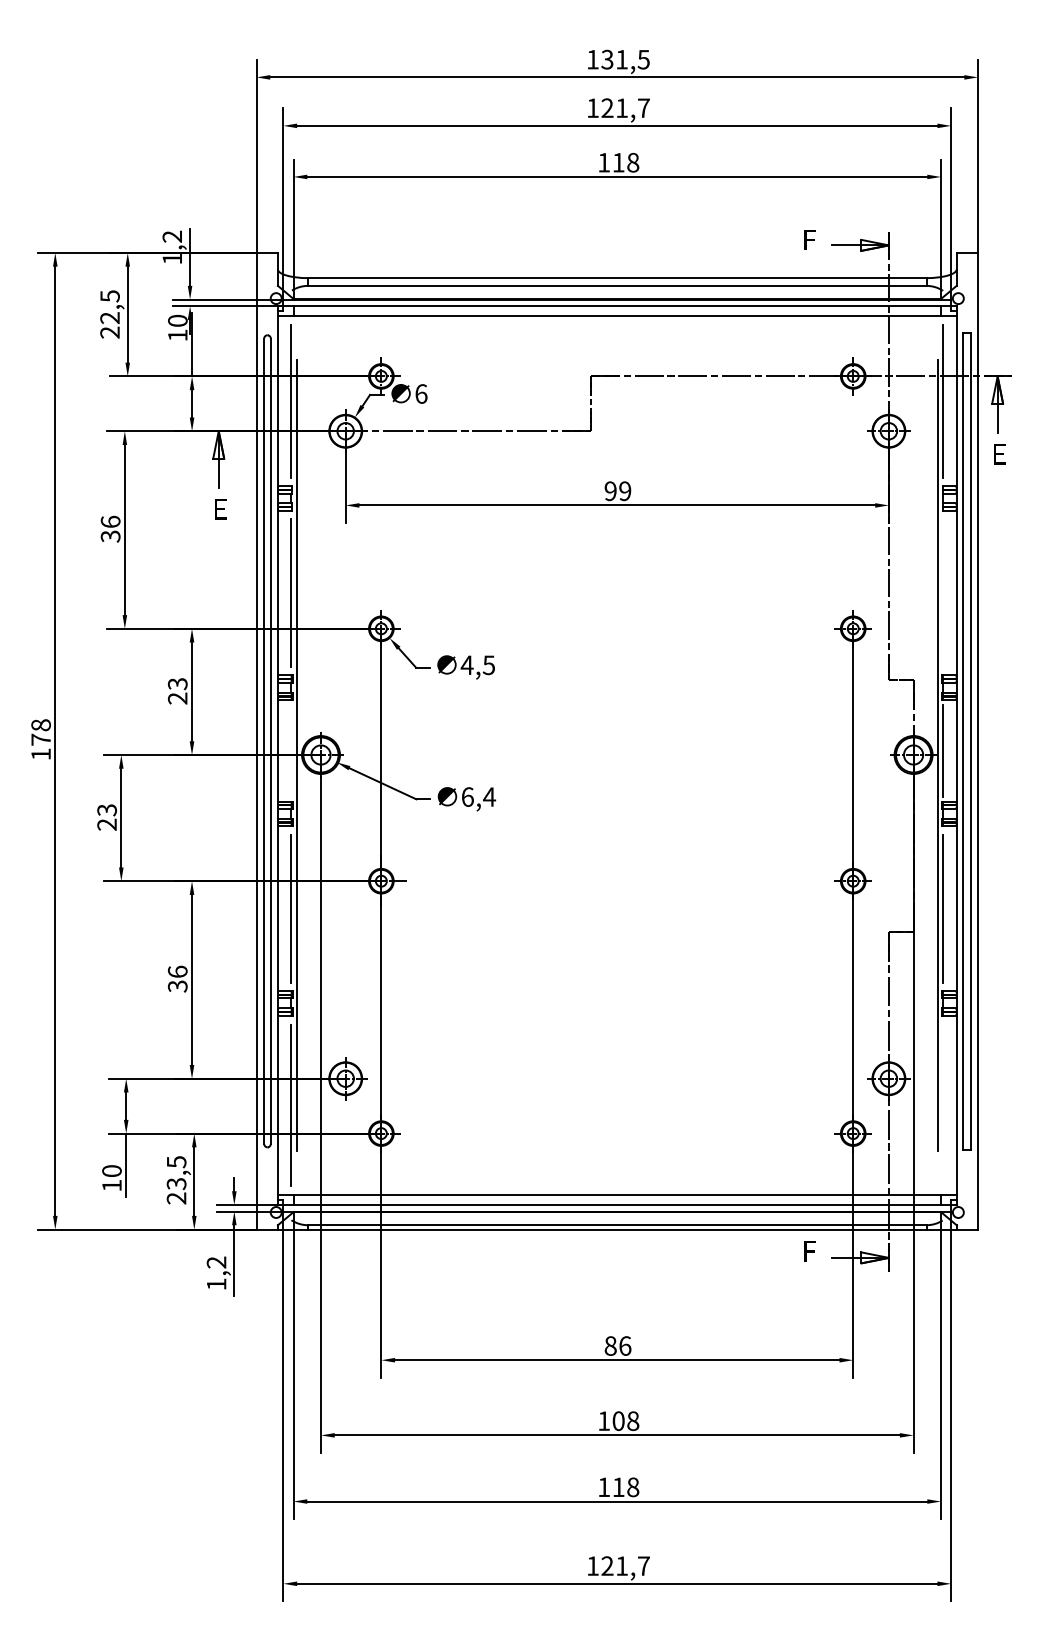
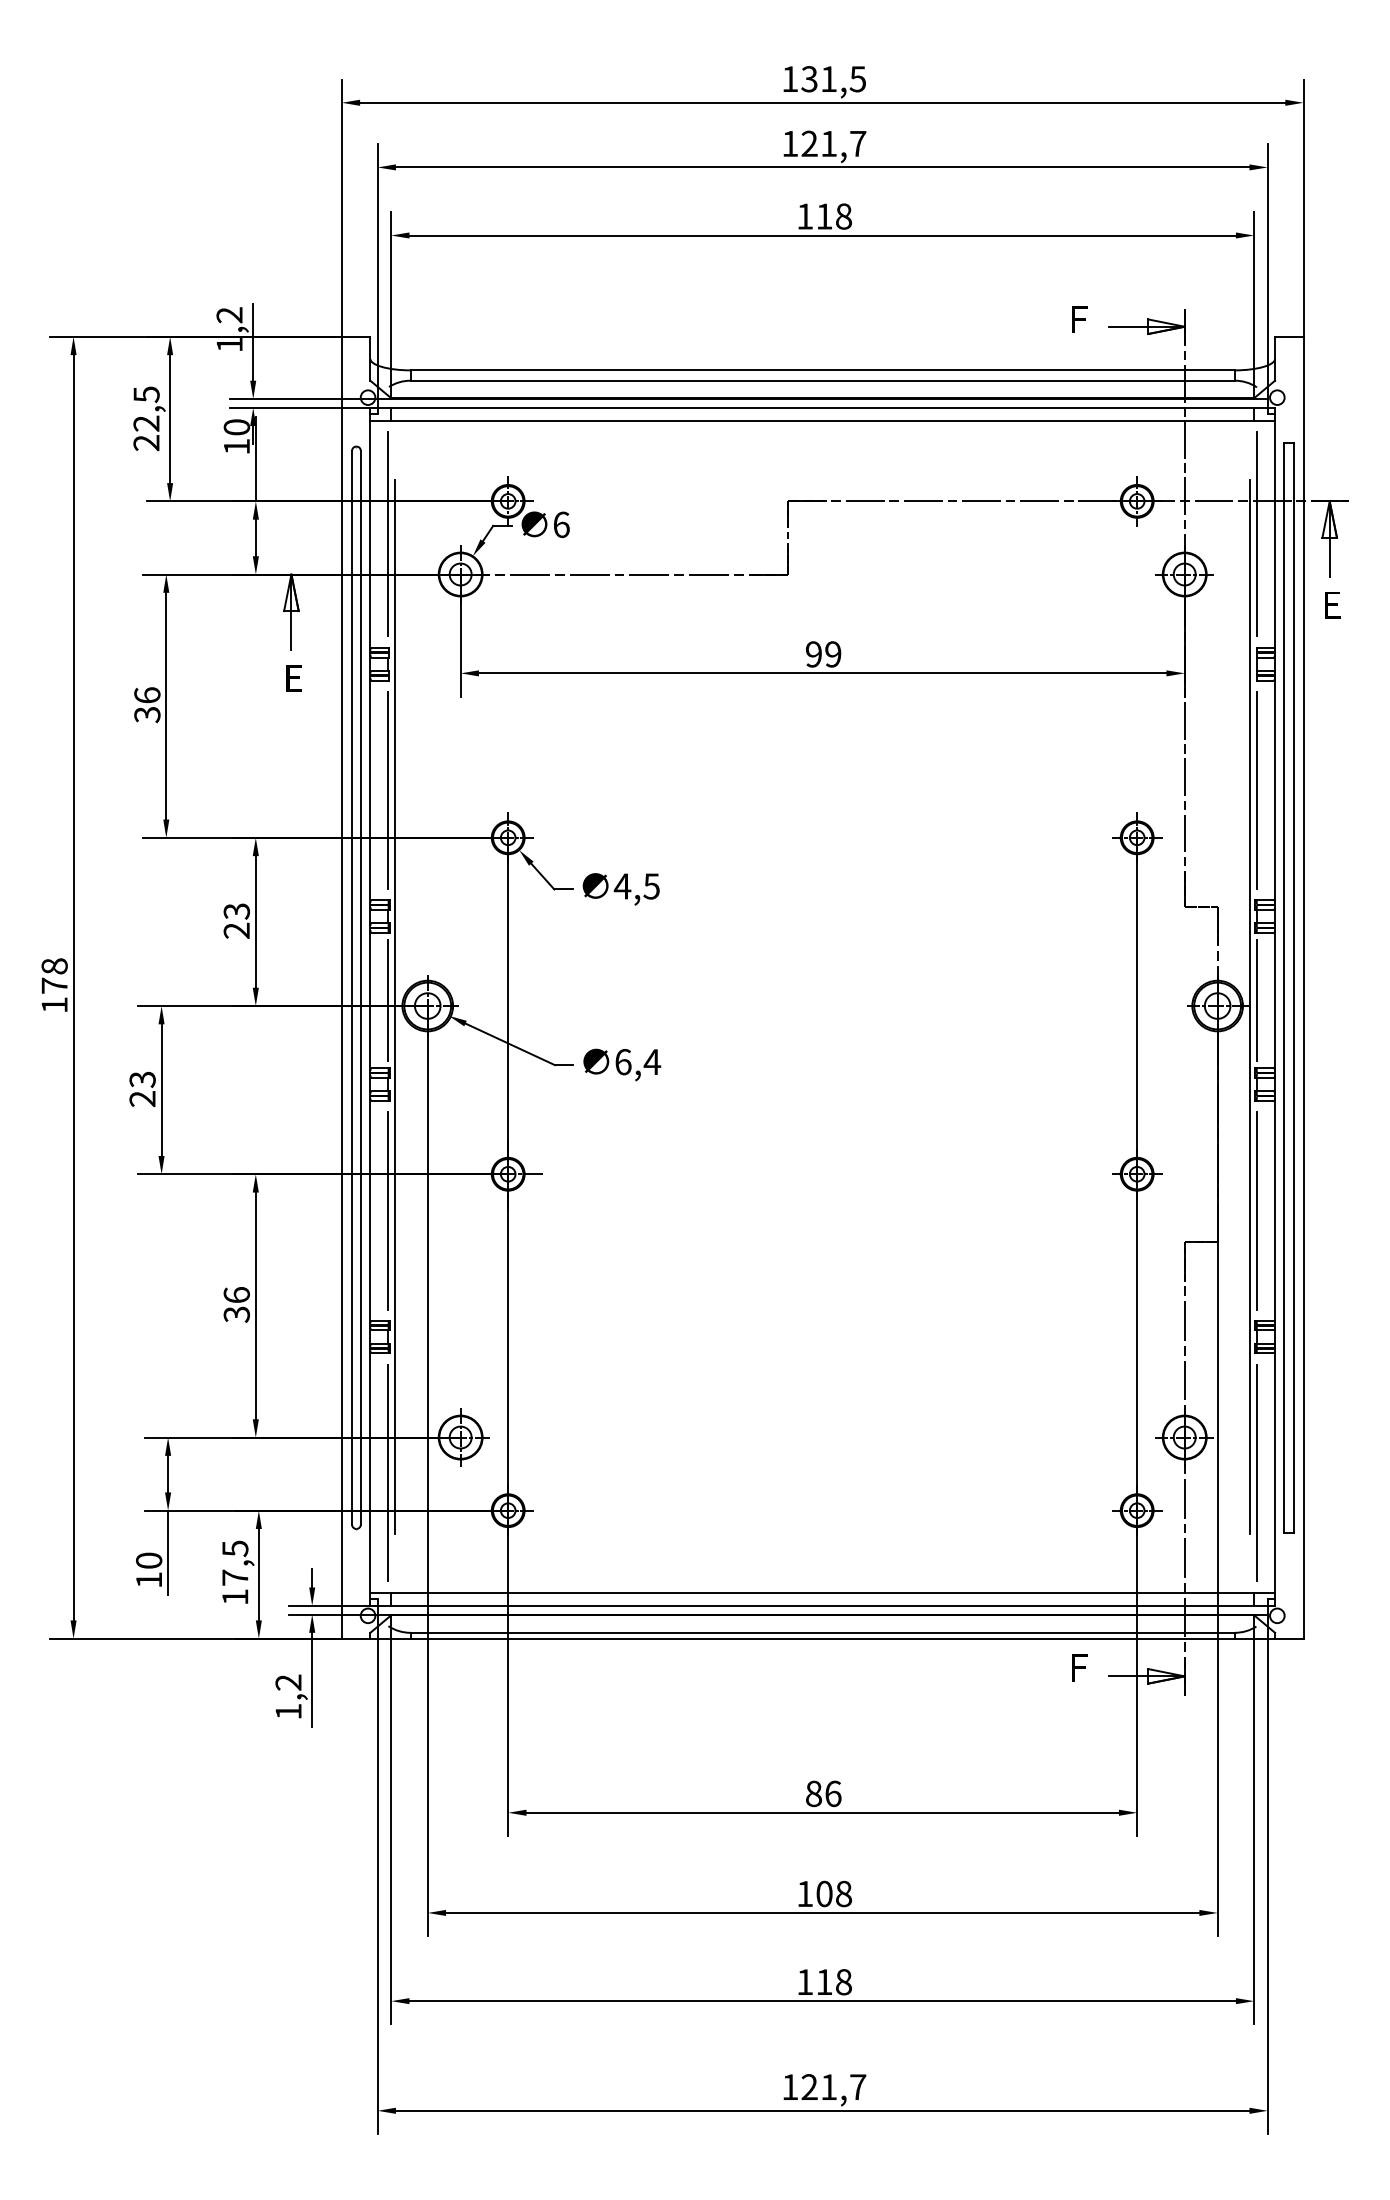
line: (943, 593) -> (1257, 790), added
line: (291, 750) -> (388, 1000), added
line: (943, 1104) -> (1257, 1472), added
text: (176, 1191) -> (235, 1587), 23,5 -> 17,5

